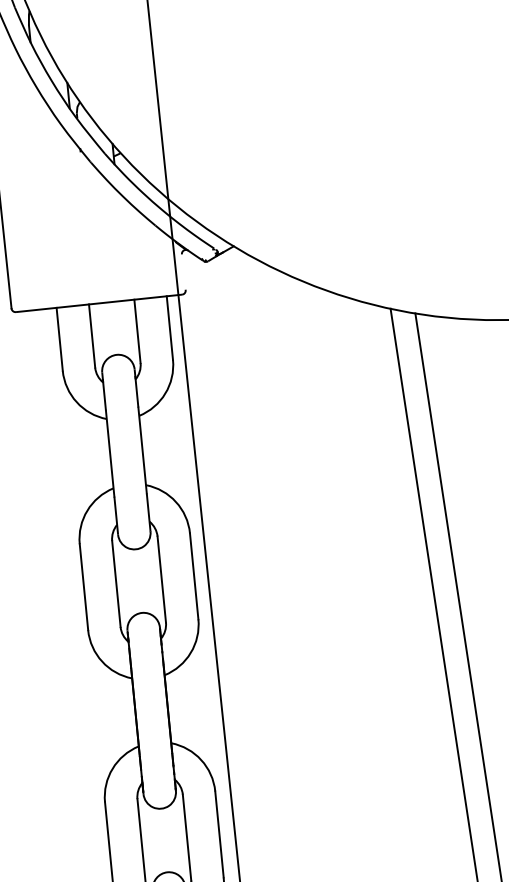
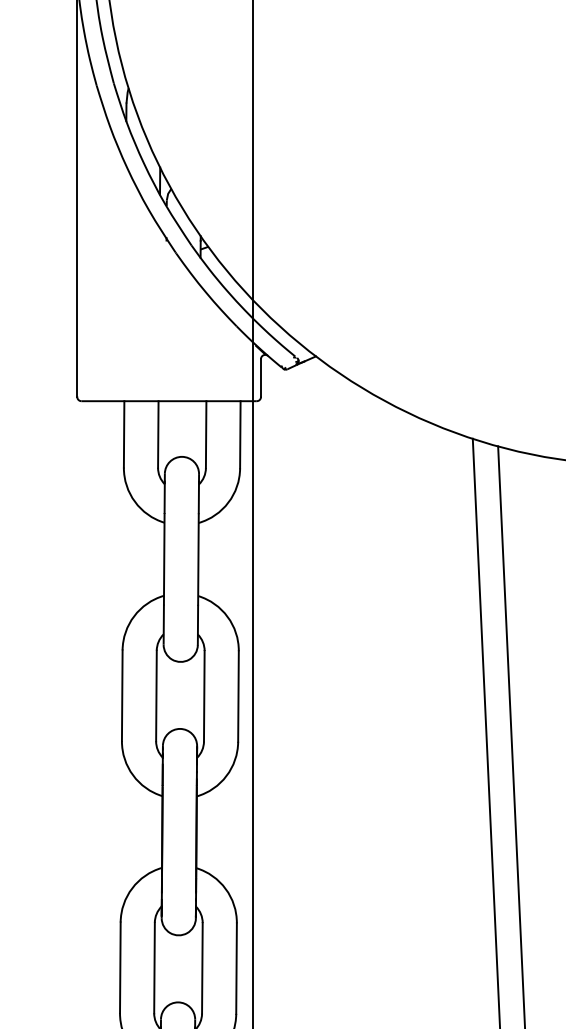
line: (184, 271) -> (261, 377), added

